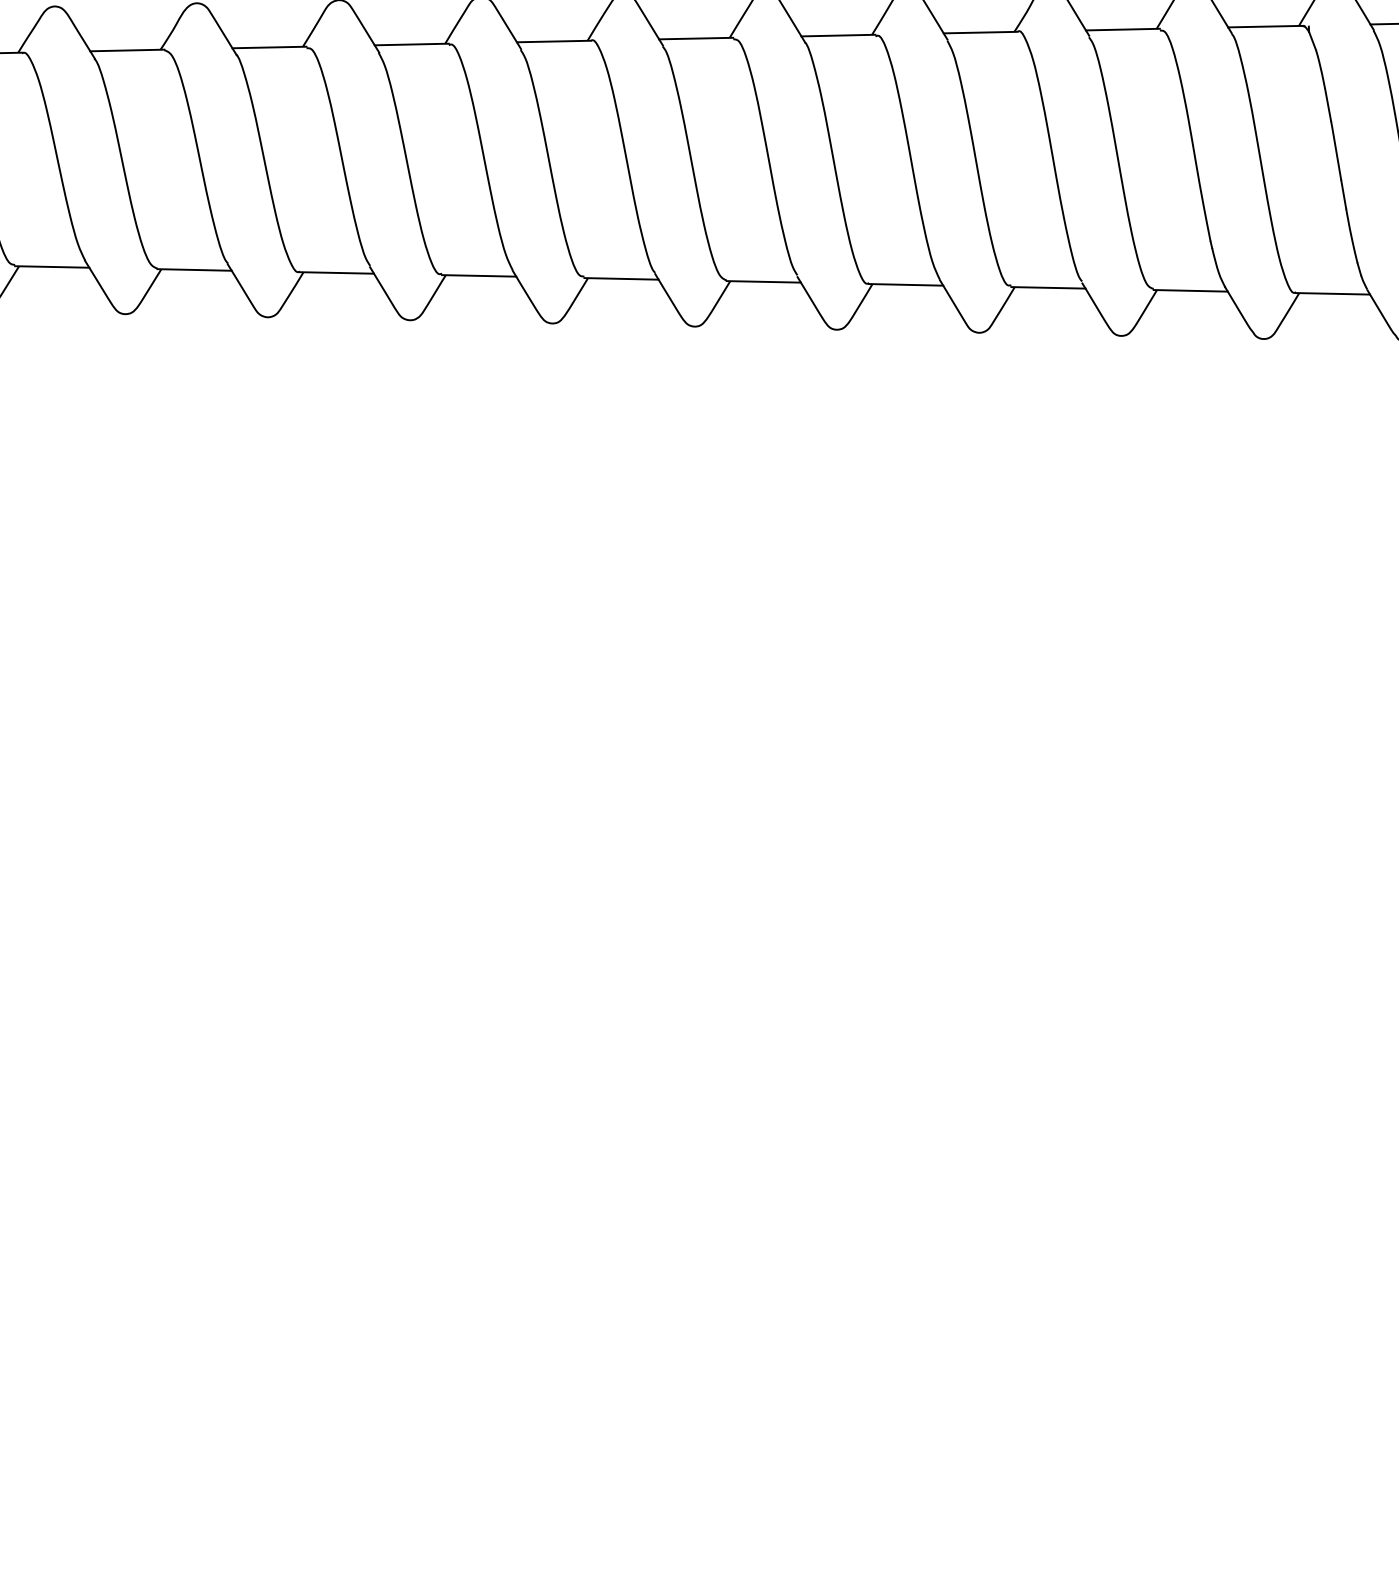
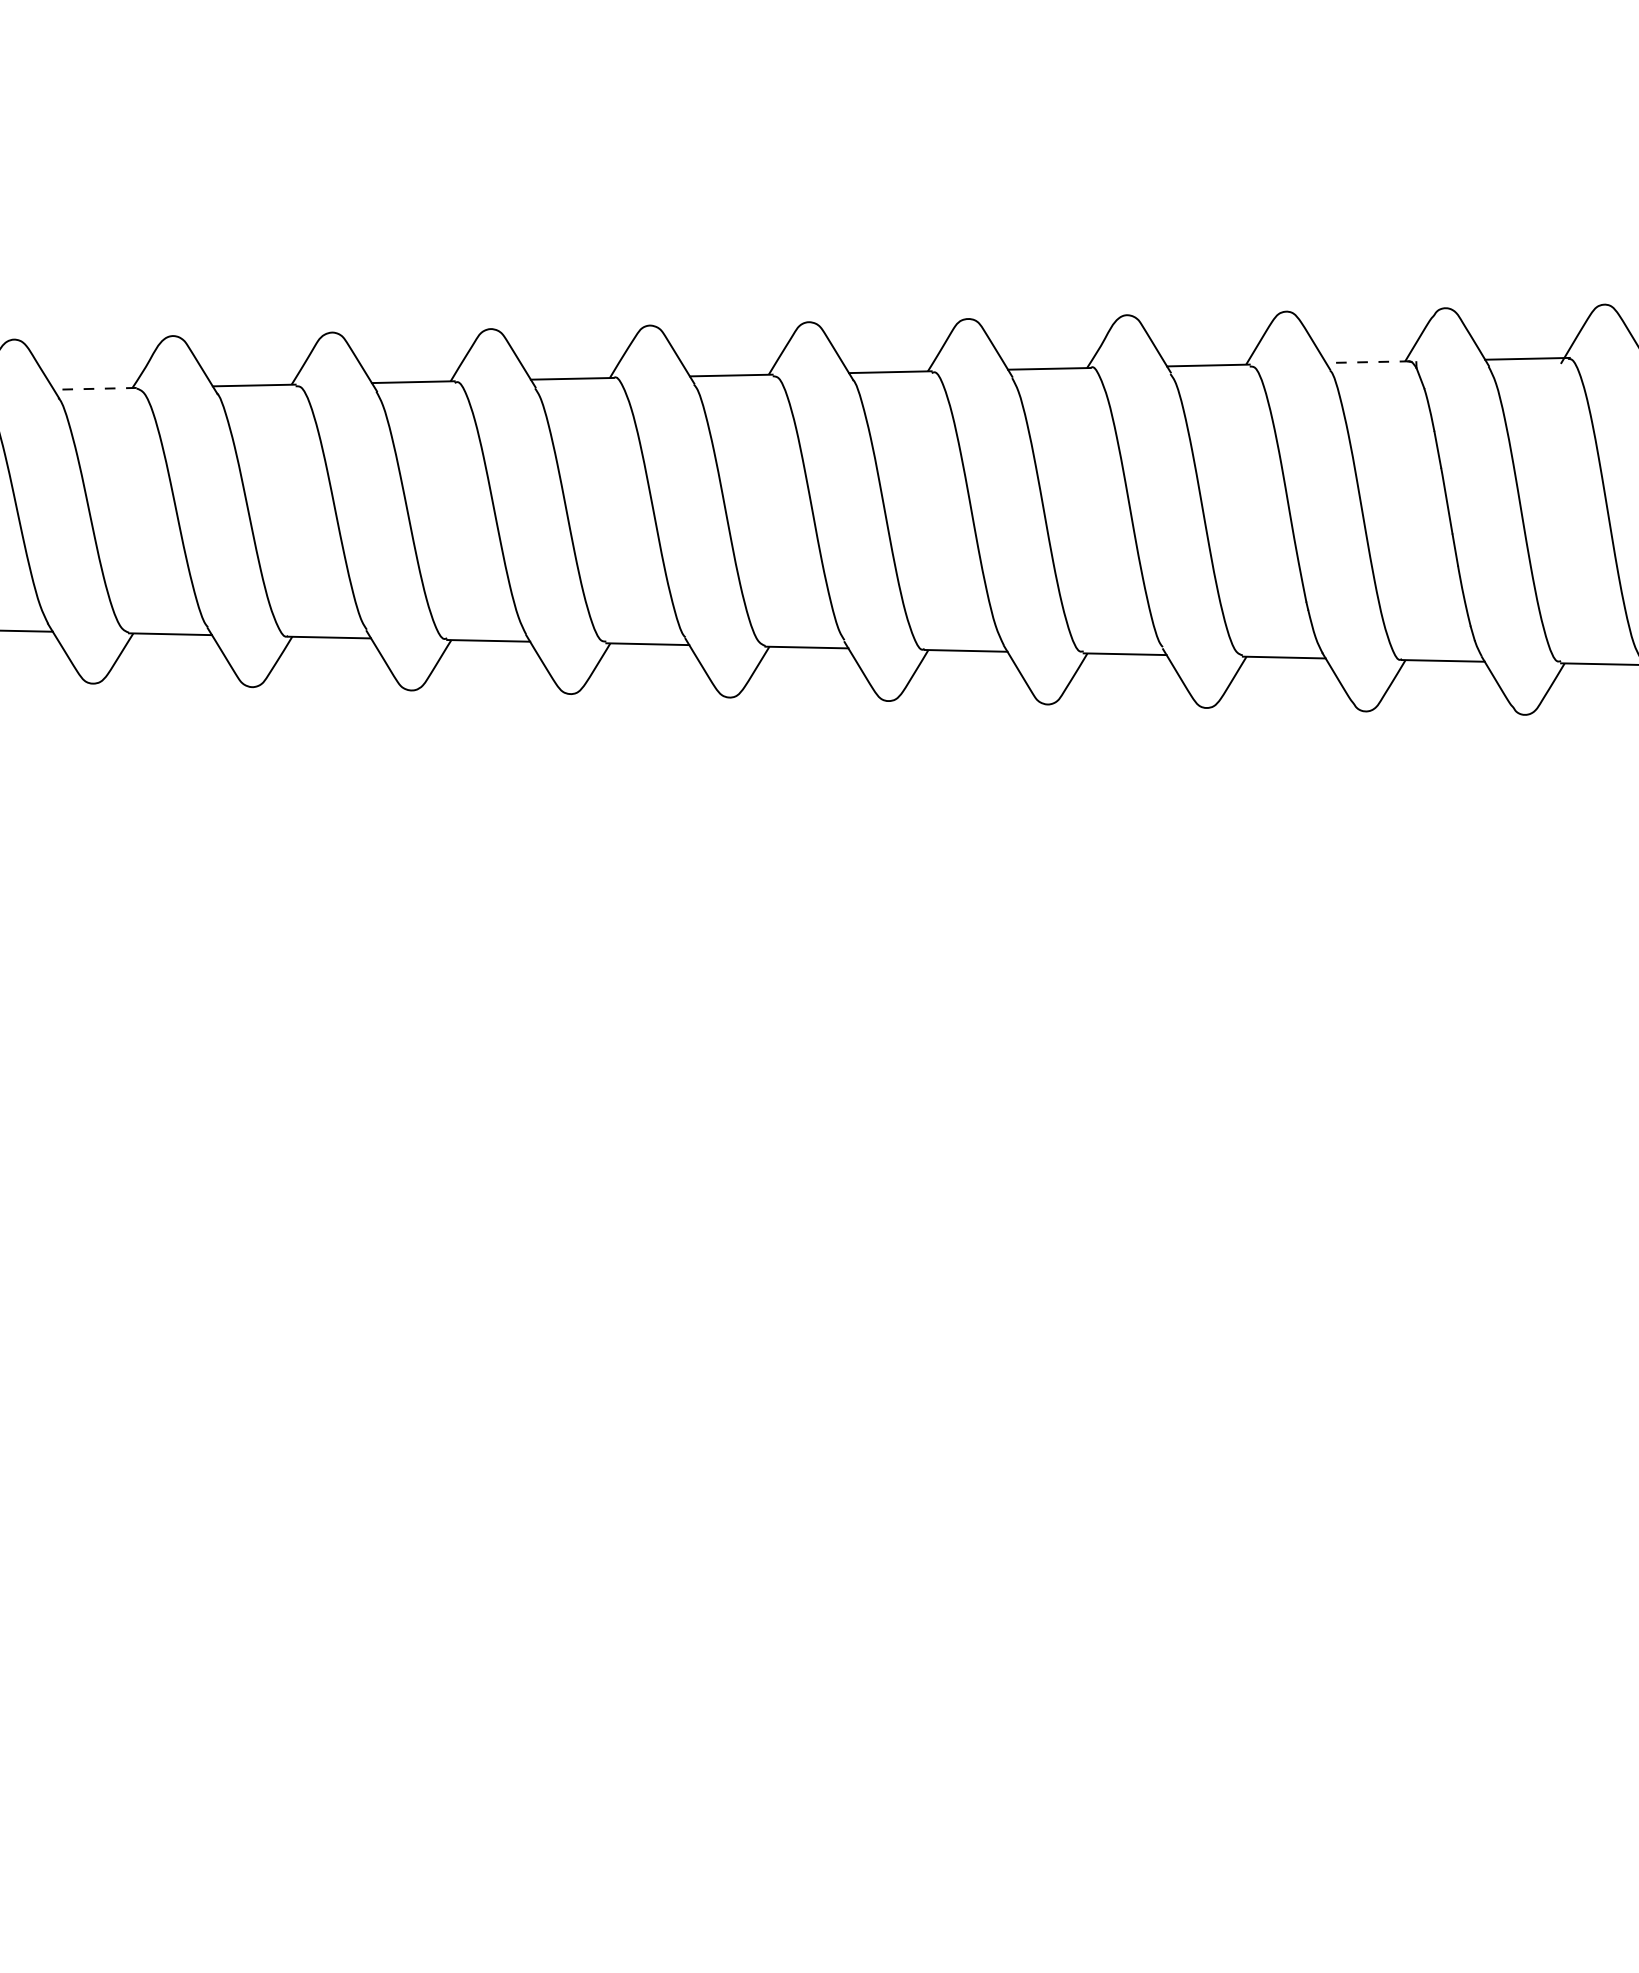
line: (1265, 26) -> (1367, 362), solid -> dashed
line: (126, 50) -> (94, 388), solid -> dashed

